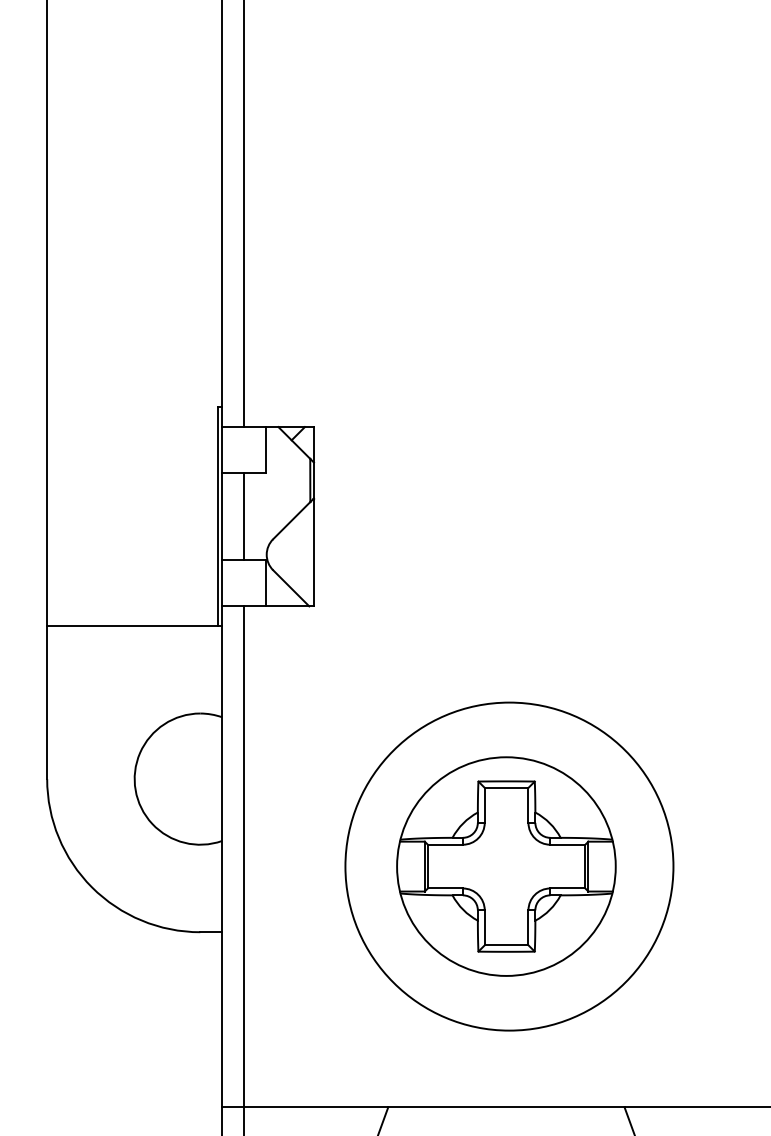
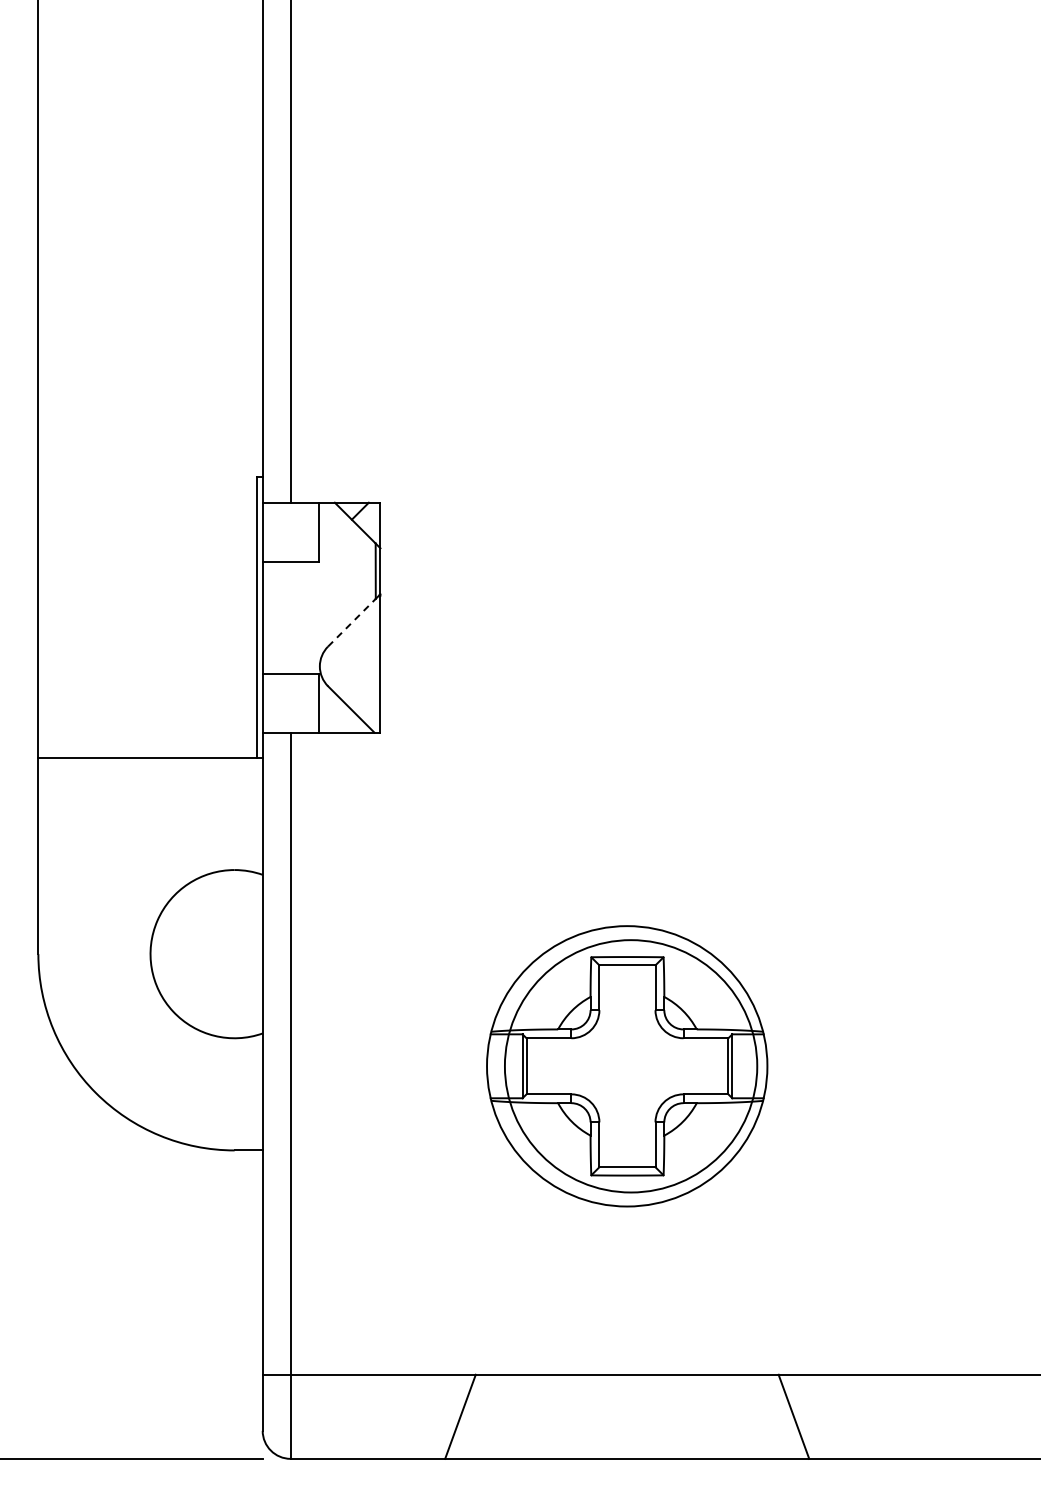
line: (243, 516) -> (290, 617), removed
line: (291, 520) -> (351, 622), solid -> dashed
circle: (508, 866) -> (630, 1066), size x0.6

